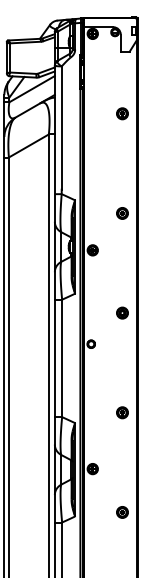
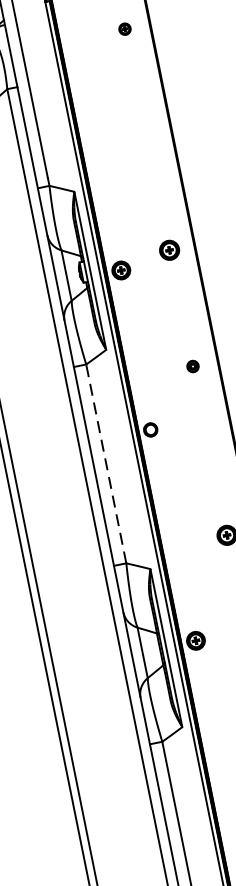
part: (122, 113) -> (124, 28), size x0.6
part: (122, 213) -> (169, 250), moved
part: (122, 312) -> (192, 365), size x0.6
line: (62, 358) -> (106, 463), solid -> dashed

